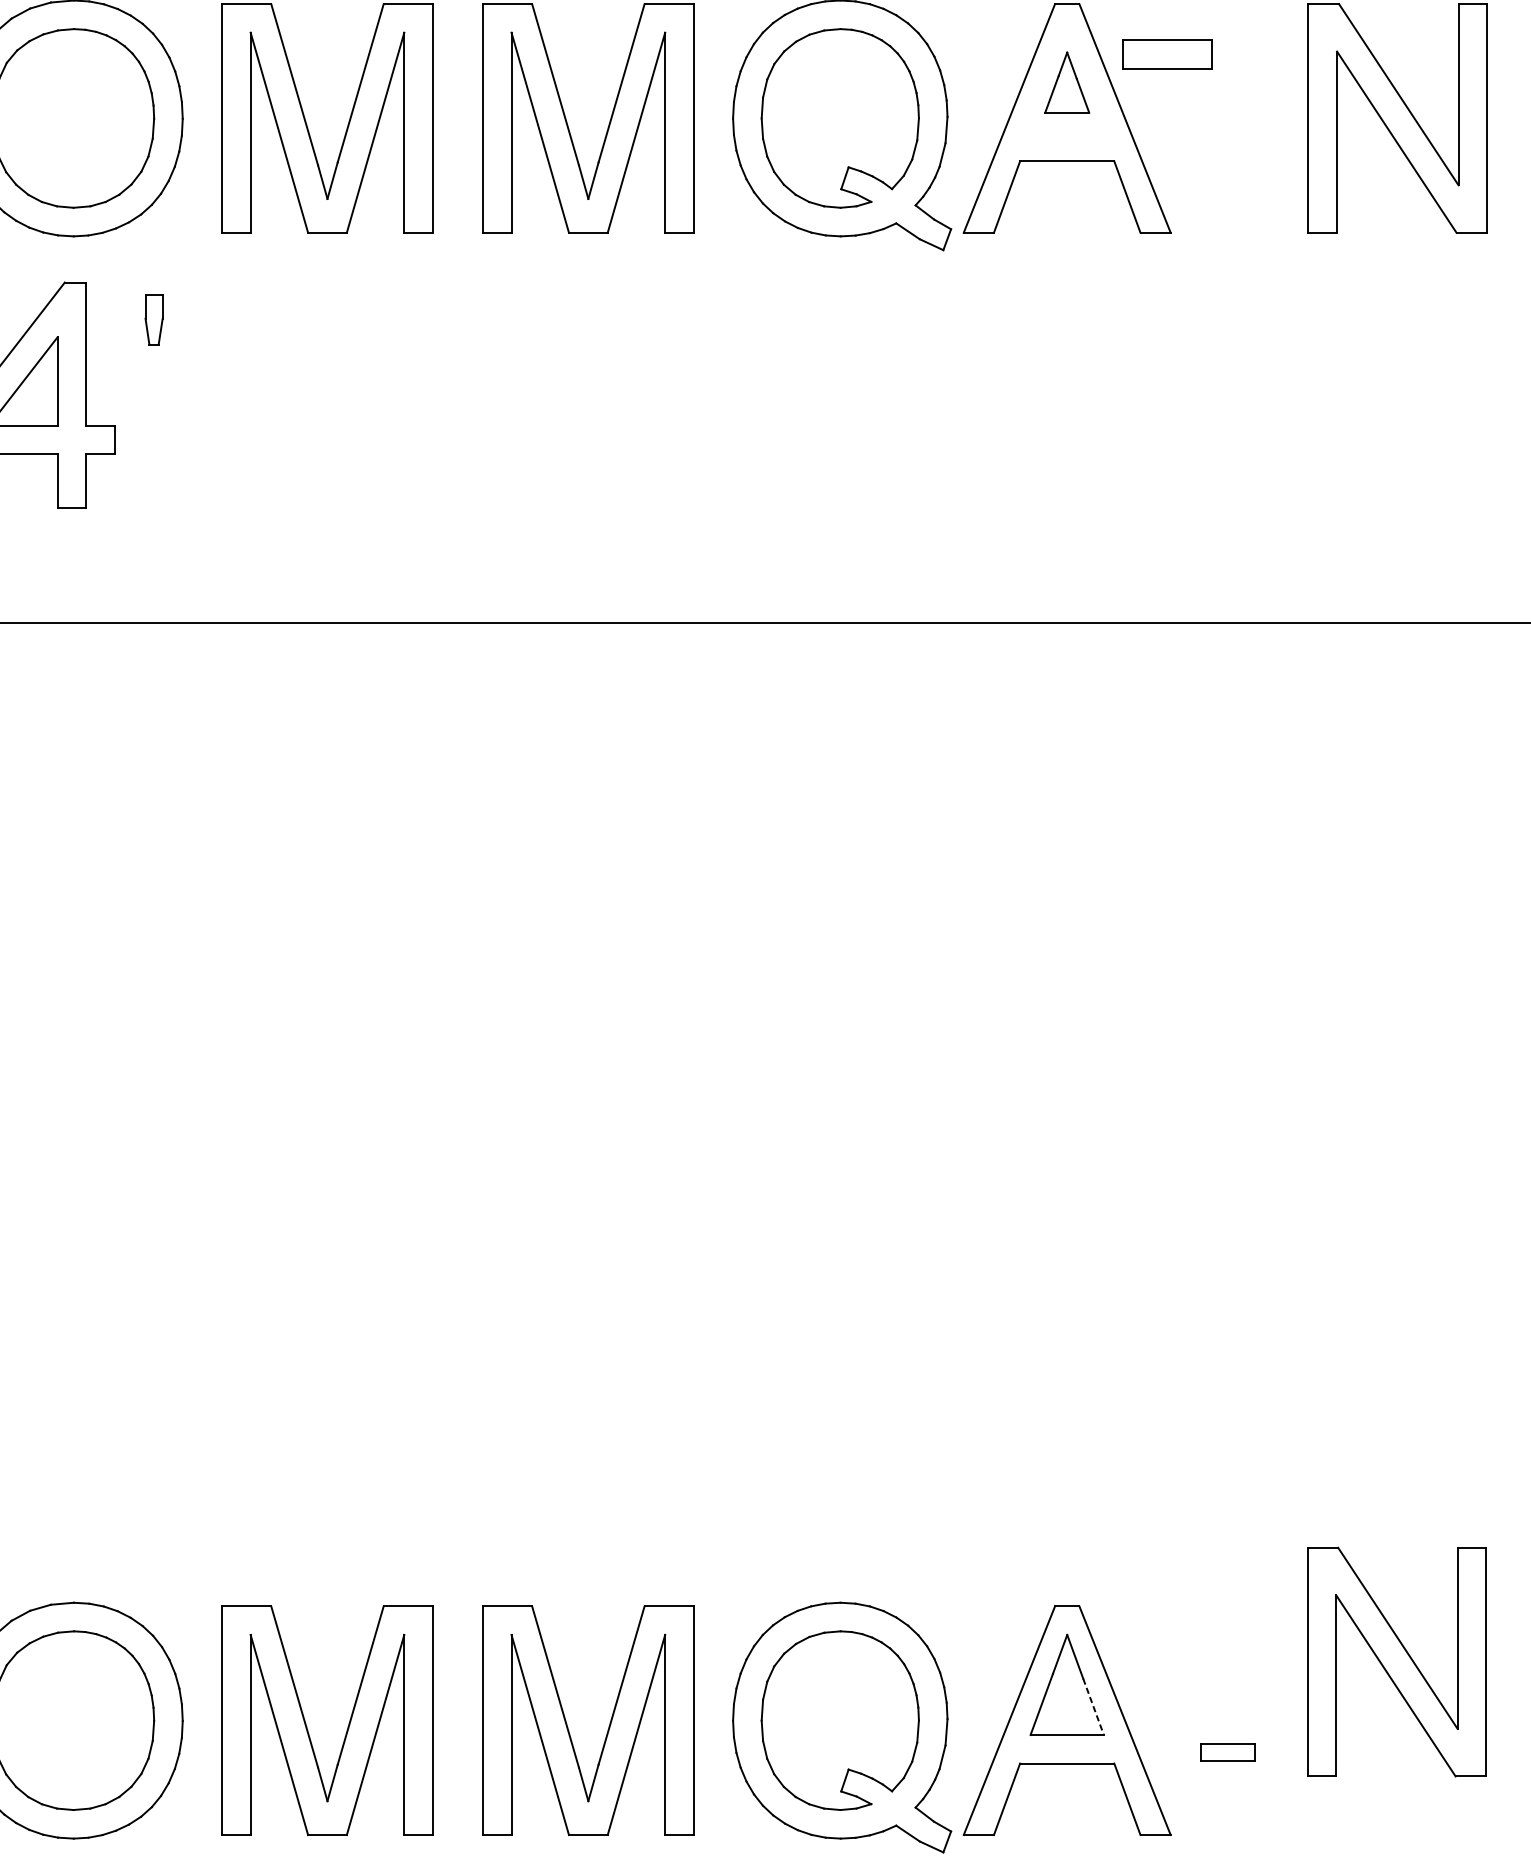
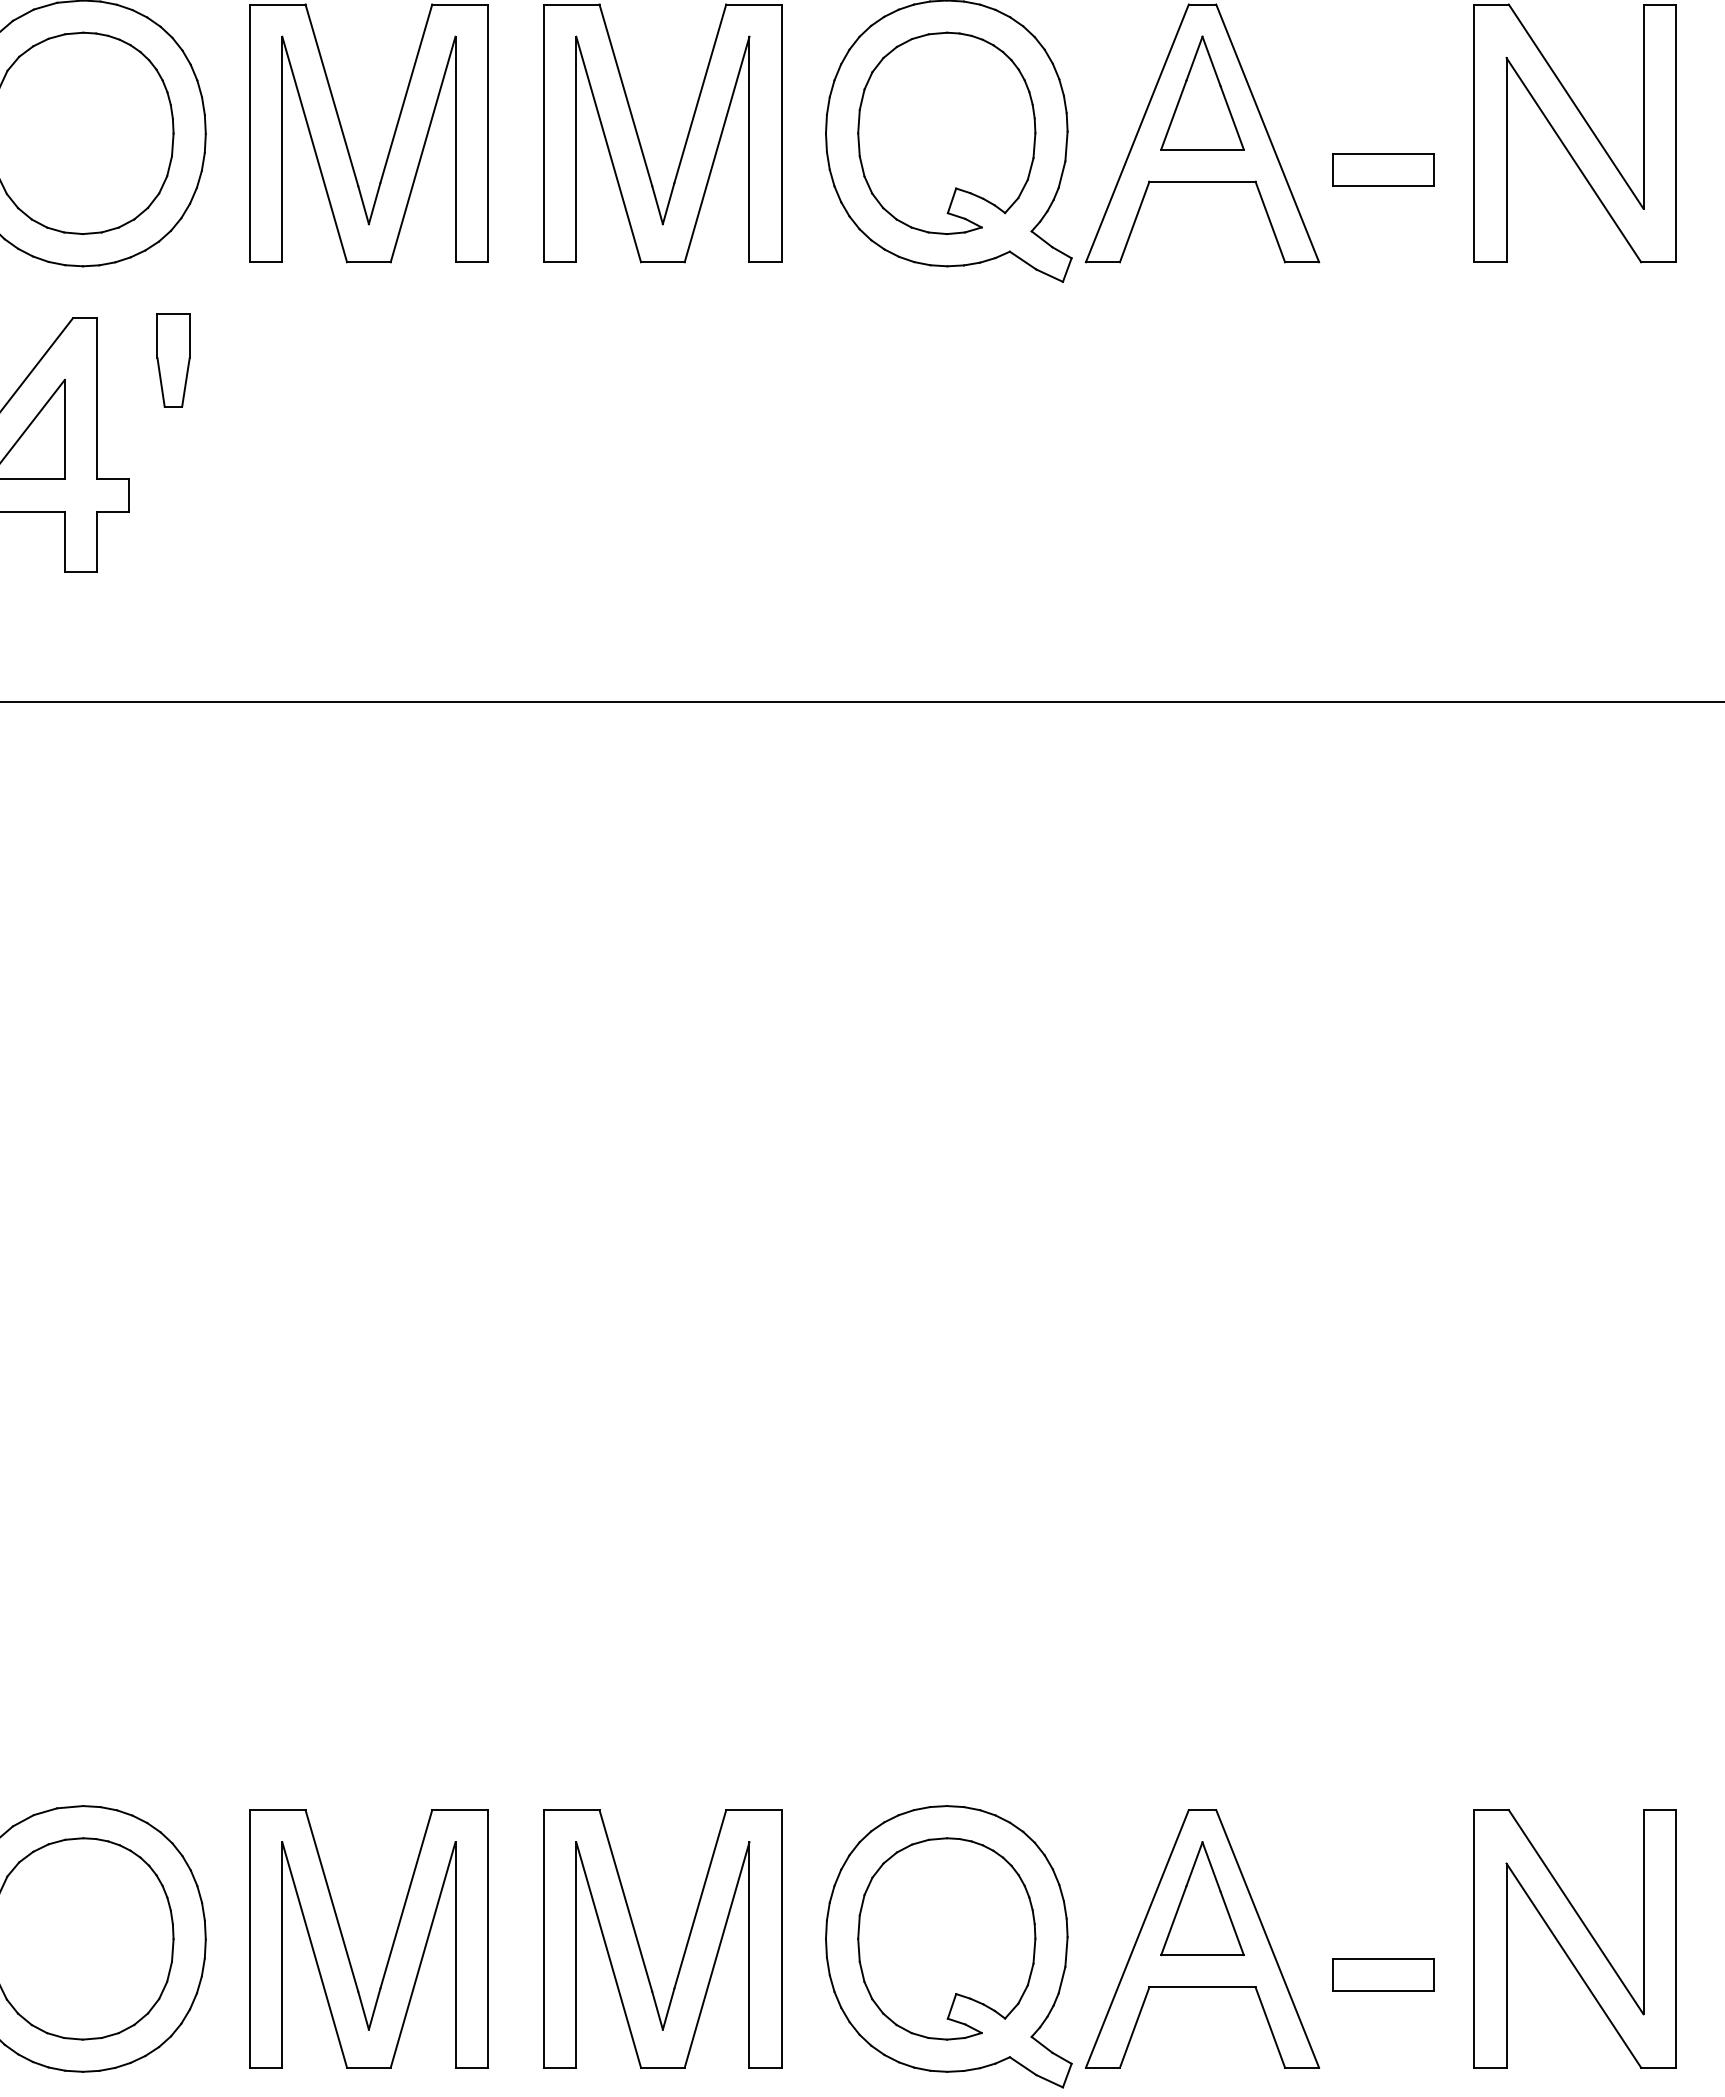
part: (1167, 54) -> (1383, 169), moved
part: (1067, 82) -> (1202, 92), size x1.67
part: (154, 319) -> (173, 360), size x1.67
part: (1396, 1661) -> (1574, 1938), moved
line: (1093, 1706) -> (1232, 1923), dashed -> solid
part: (1227, 1752) -> (1383, 1974), size x1.67

